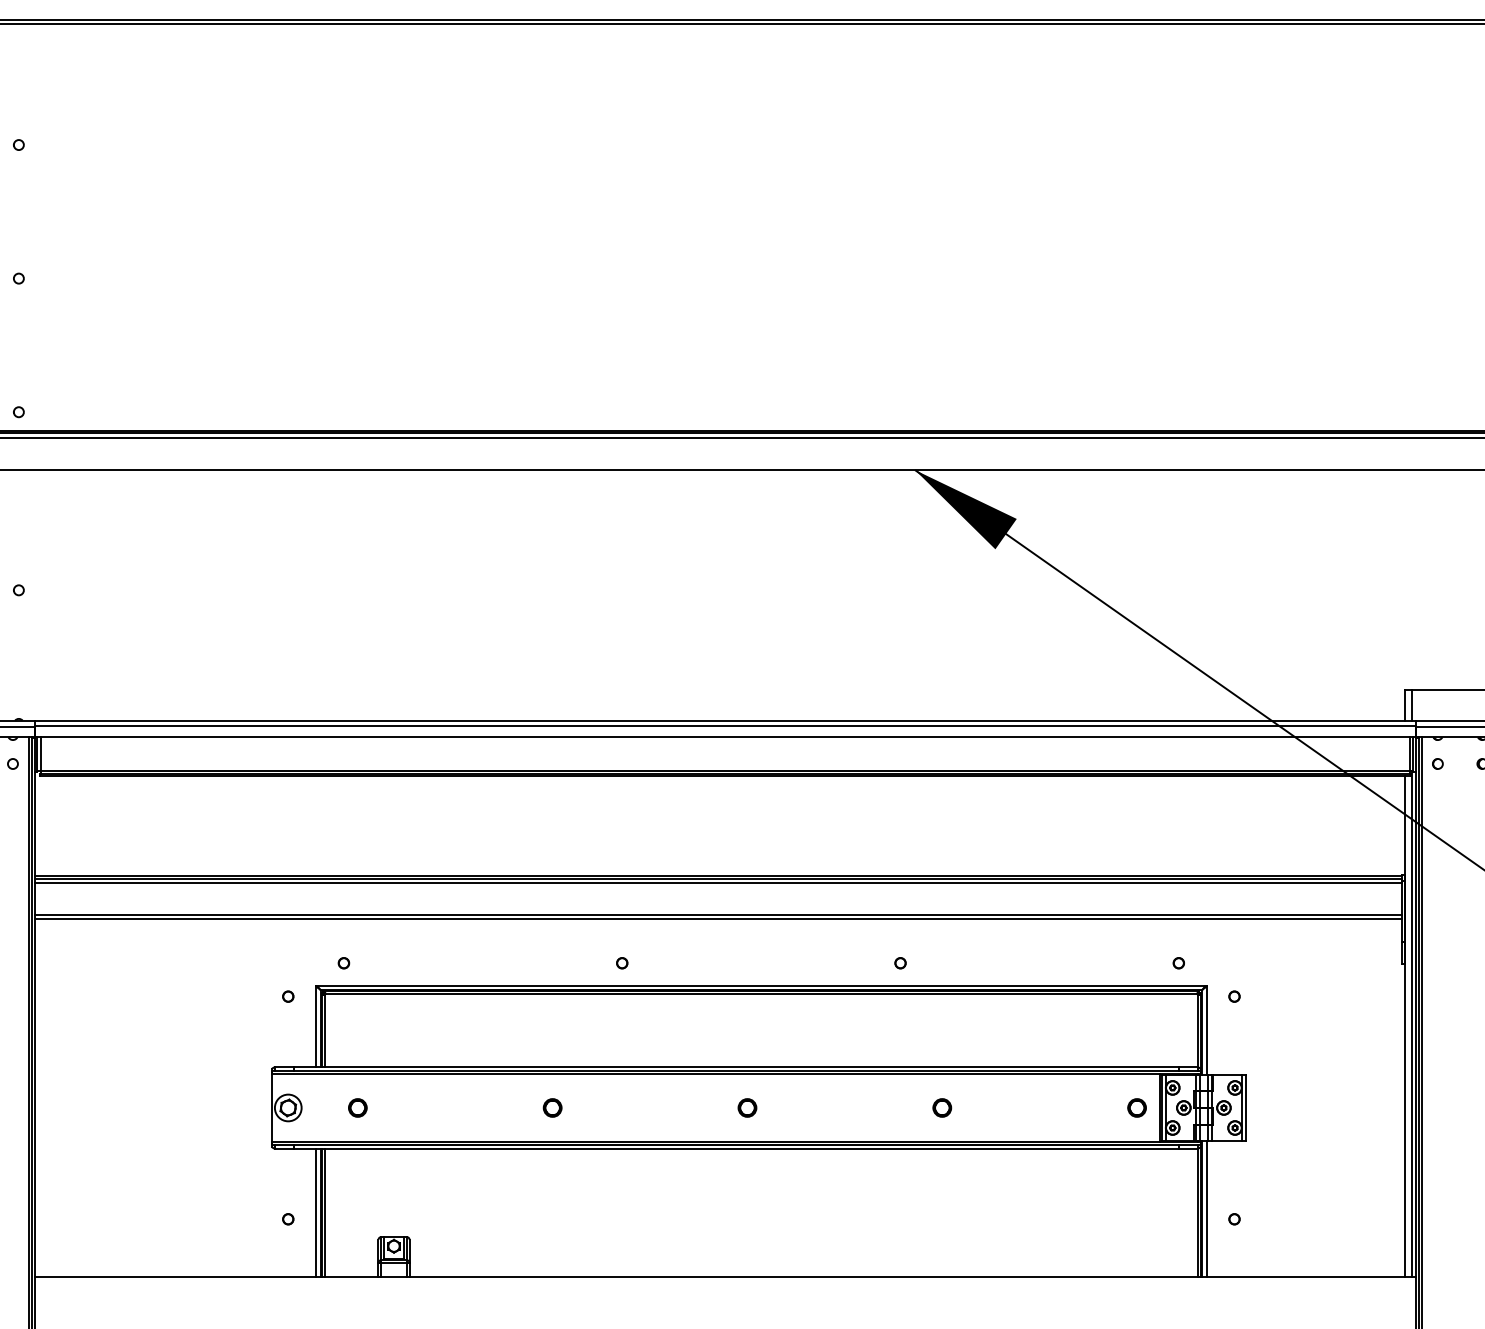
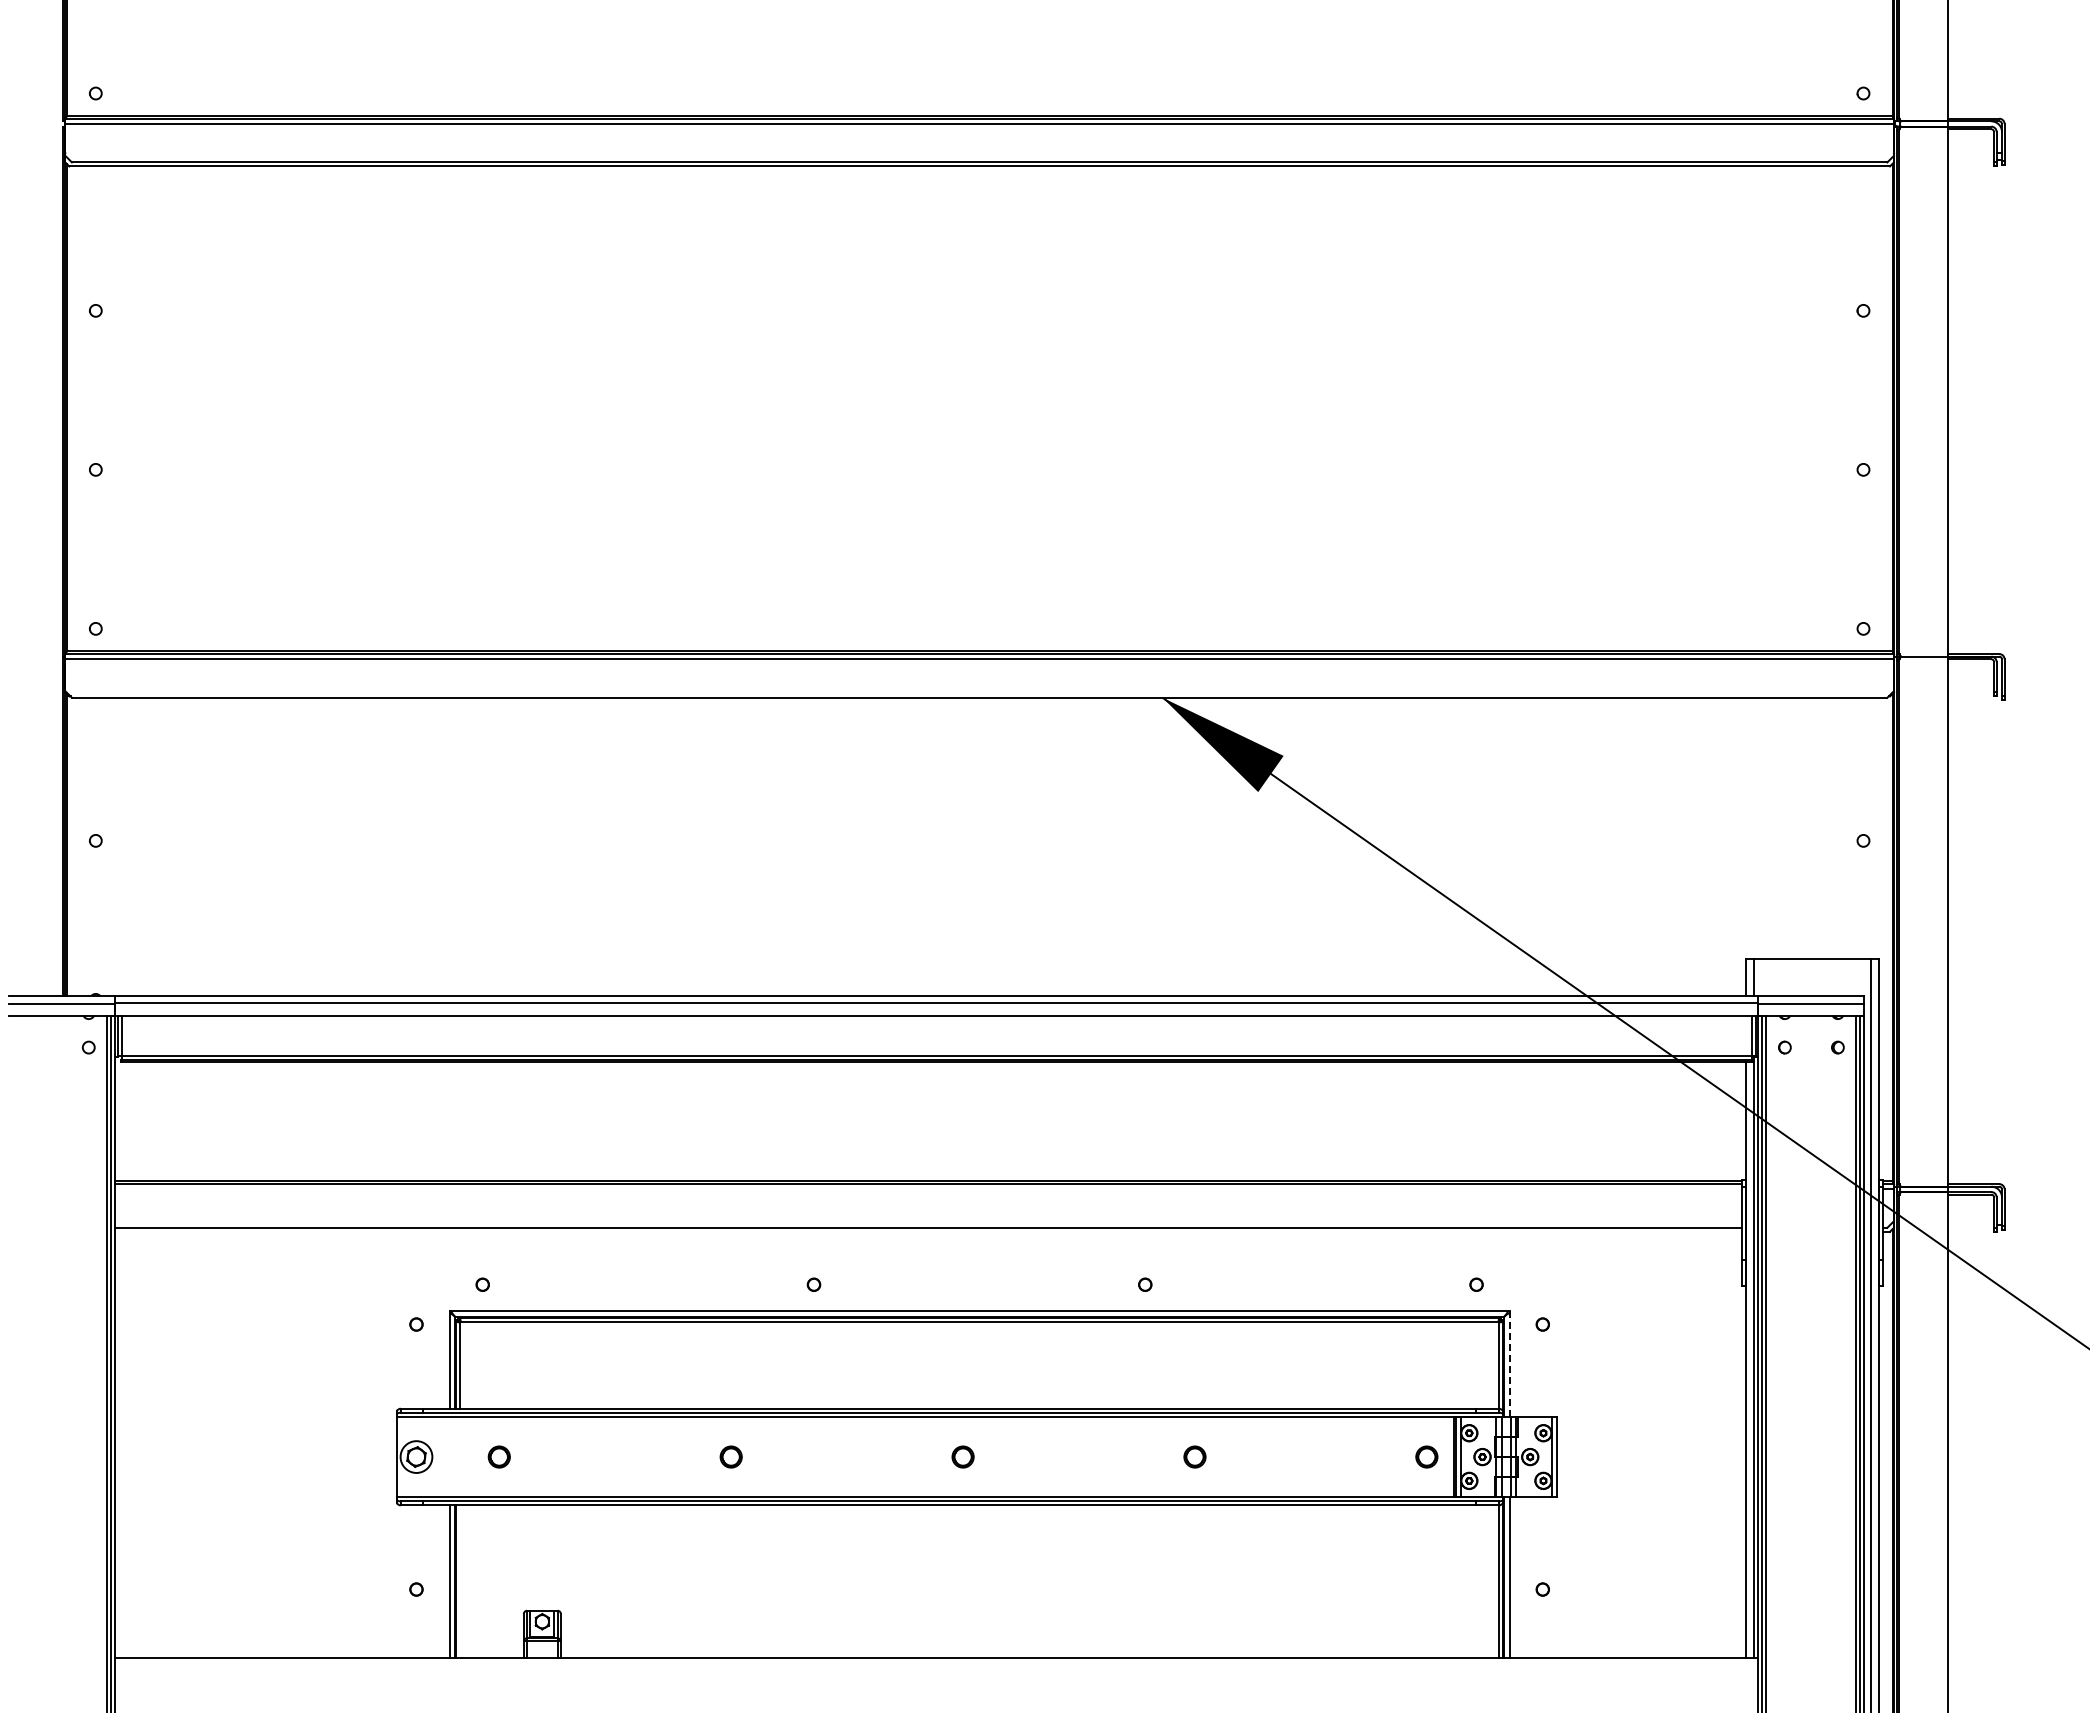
line: (718, 883) -> (928, 1189), removed
line: (718, 918) -> (928, 1231), removed
line: (1206, 1030) -> (1509, 1364), solid -> dashed
line: (325, 1212) -> (460, 1581), removed

